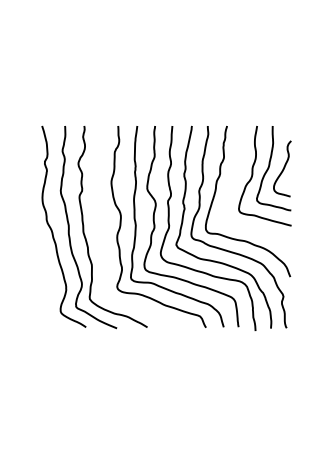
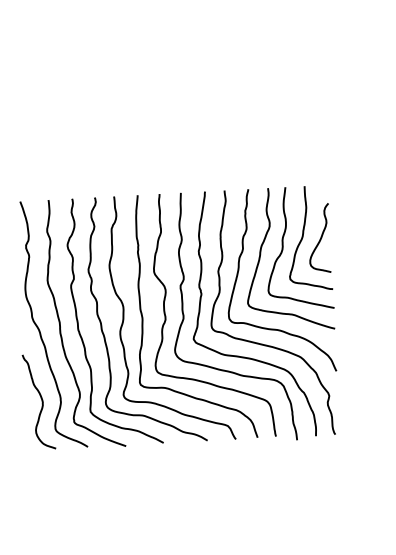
curve: (234, 181) -> (261, 257), added
curve: (103, 229) -> (102, 325), added
curve: (50, 288) -> (41, 401), added

